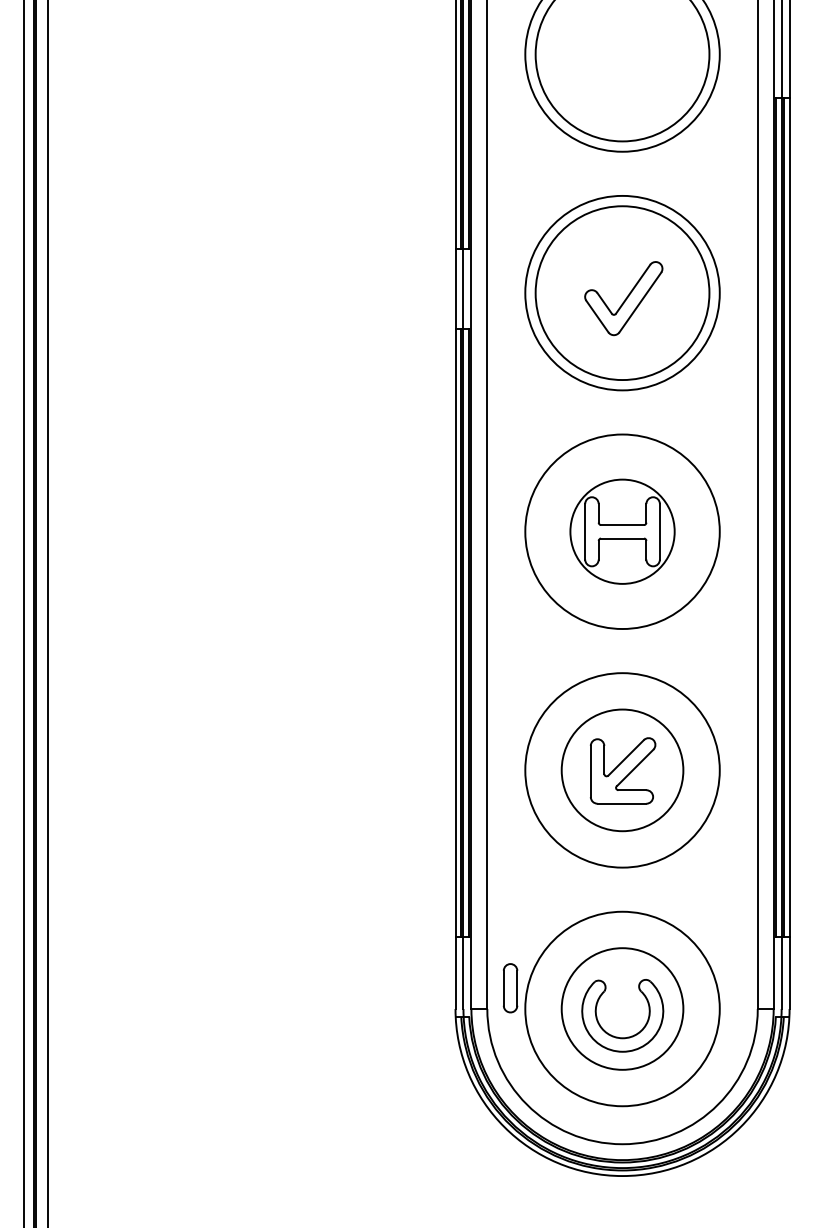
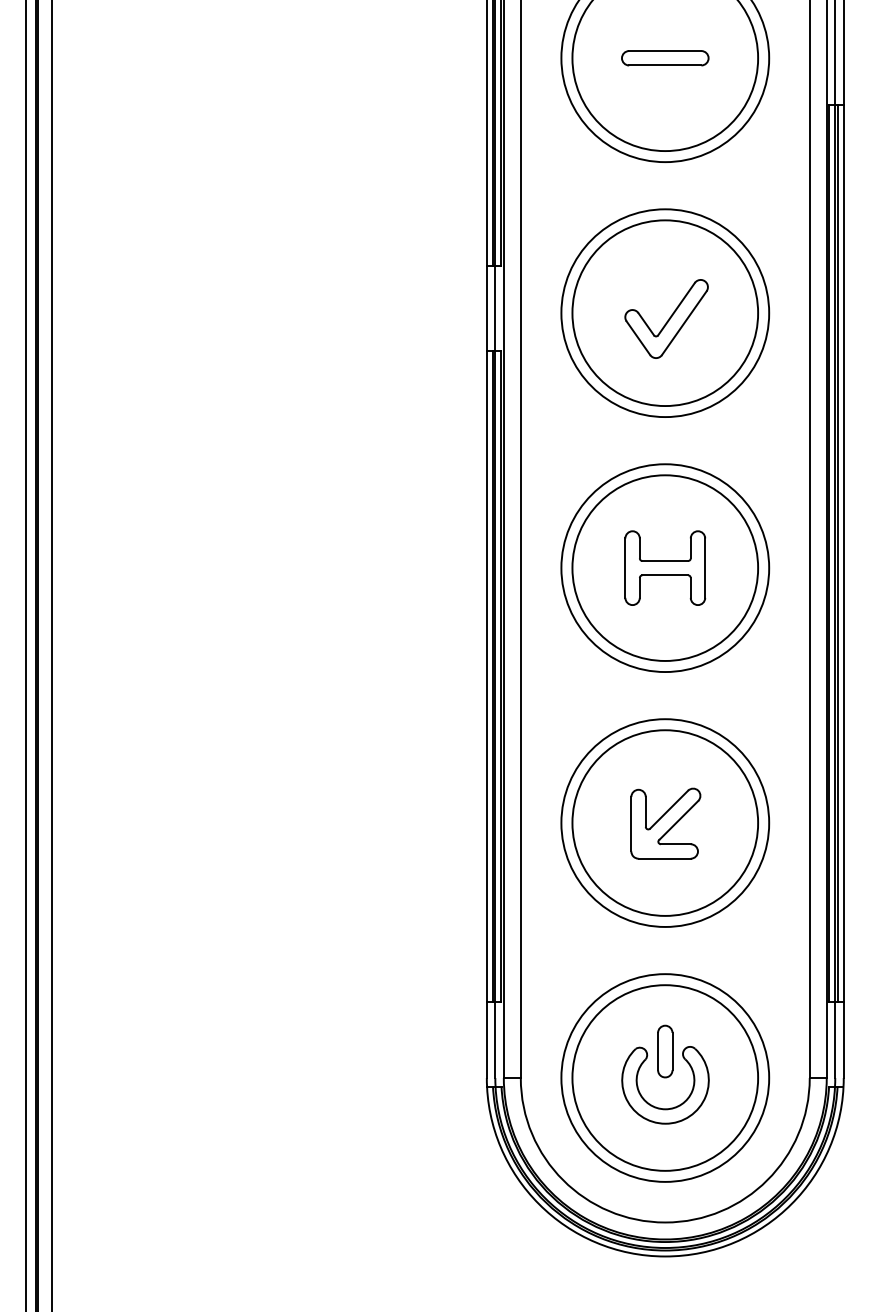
part: (622, 54) -> (665, 58), added
circle: (622, 531) -> (665, 567), size x1.67
circle: (622, 770) -> (665, 823), size x1.43
part: (510, 988) -> (665, 1051), moved
circle: (622, 1008) -> (665, 1077), size x1.43

